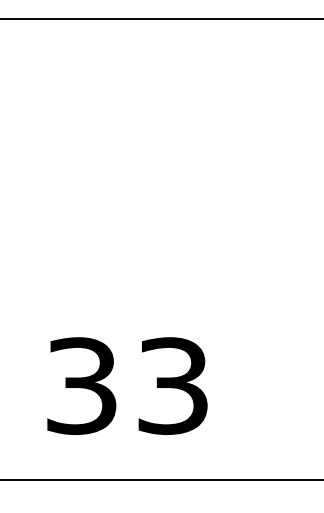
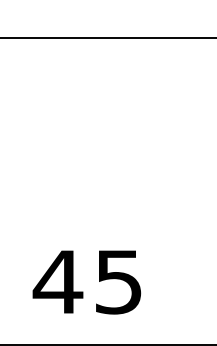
text: (124, 385) -> (86, 281), 33 -> 45

